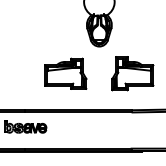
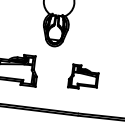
part: (132, 73) -> (83, 77), size x0.7

